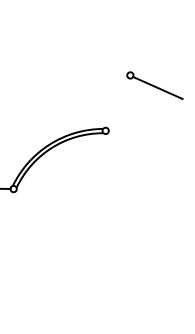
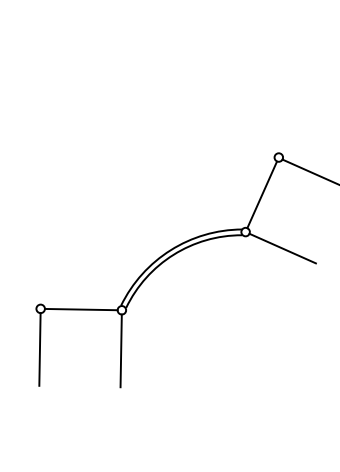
line: (117, 102) -> (261, 194), added
line: (133, 143) -> (282, 248), added
line: (12, 218) -> (120, 350), added

